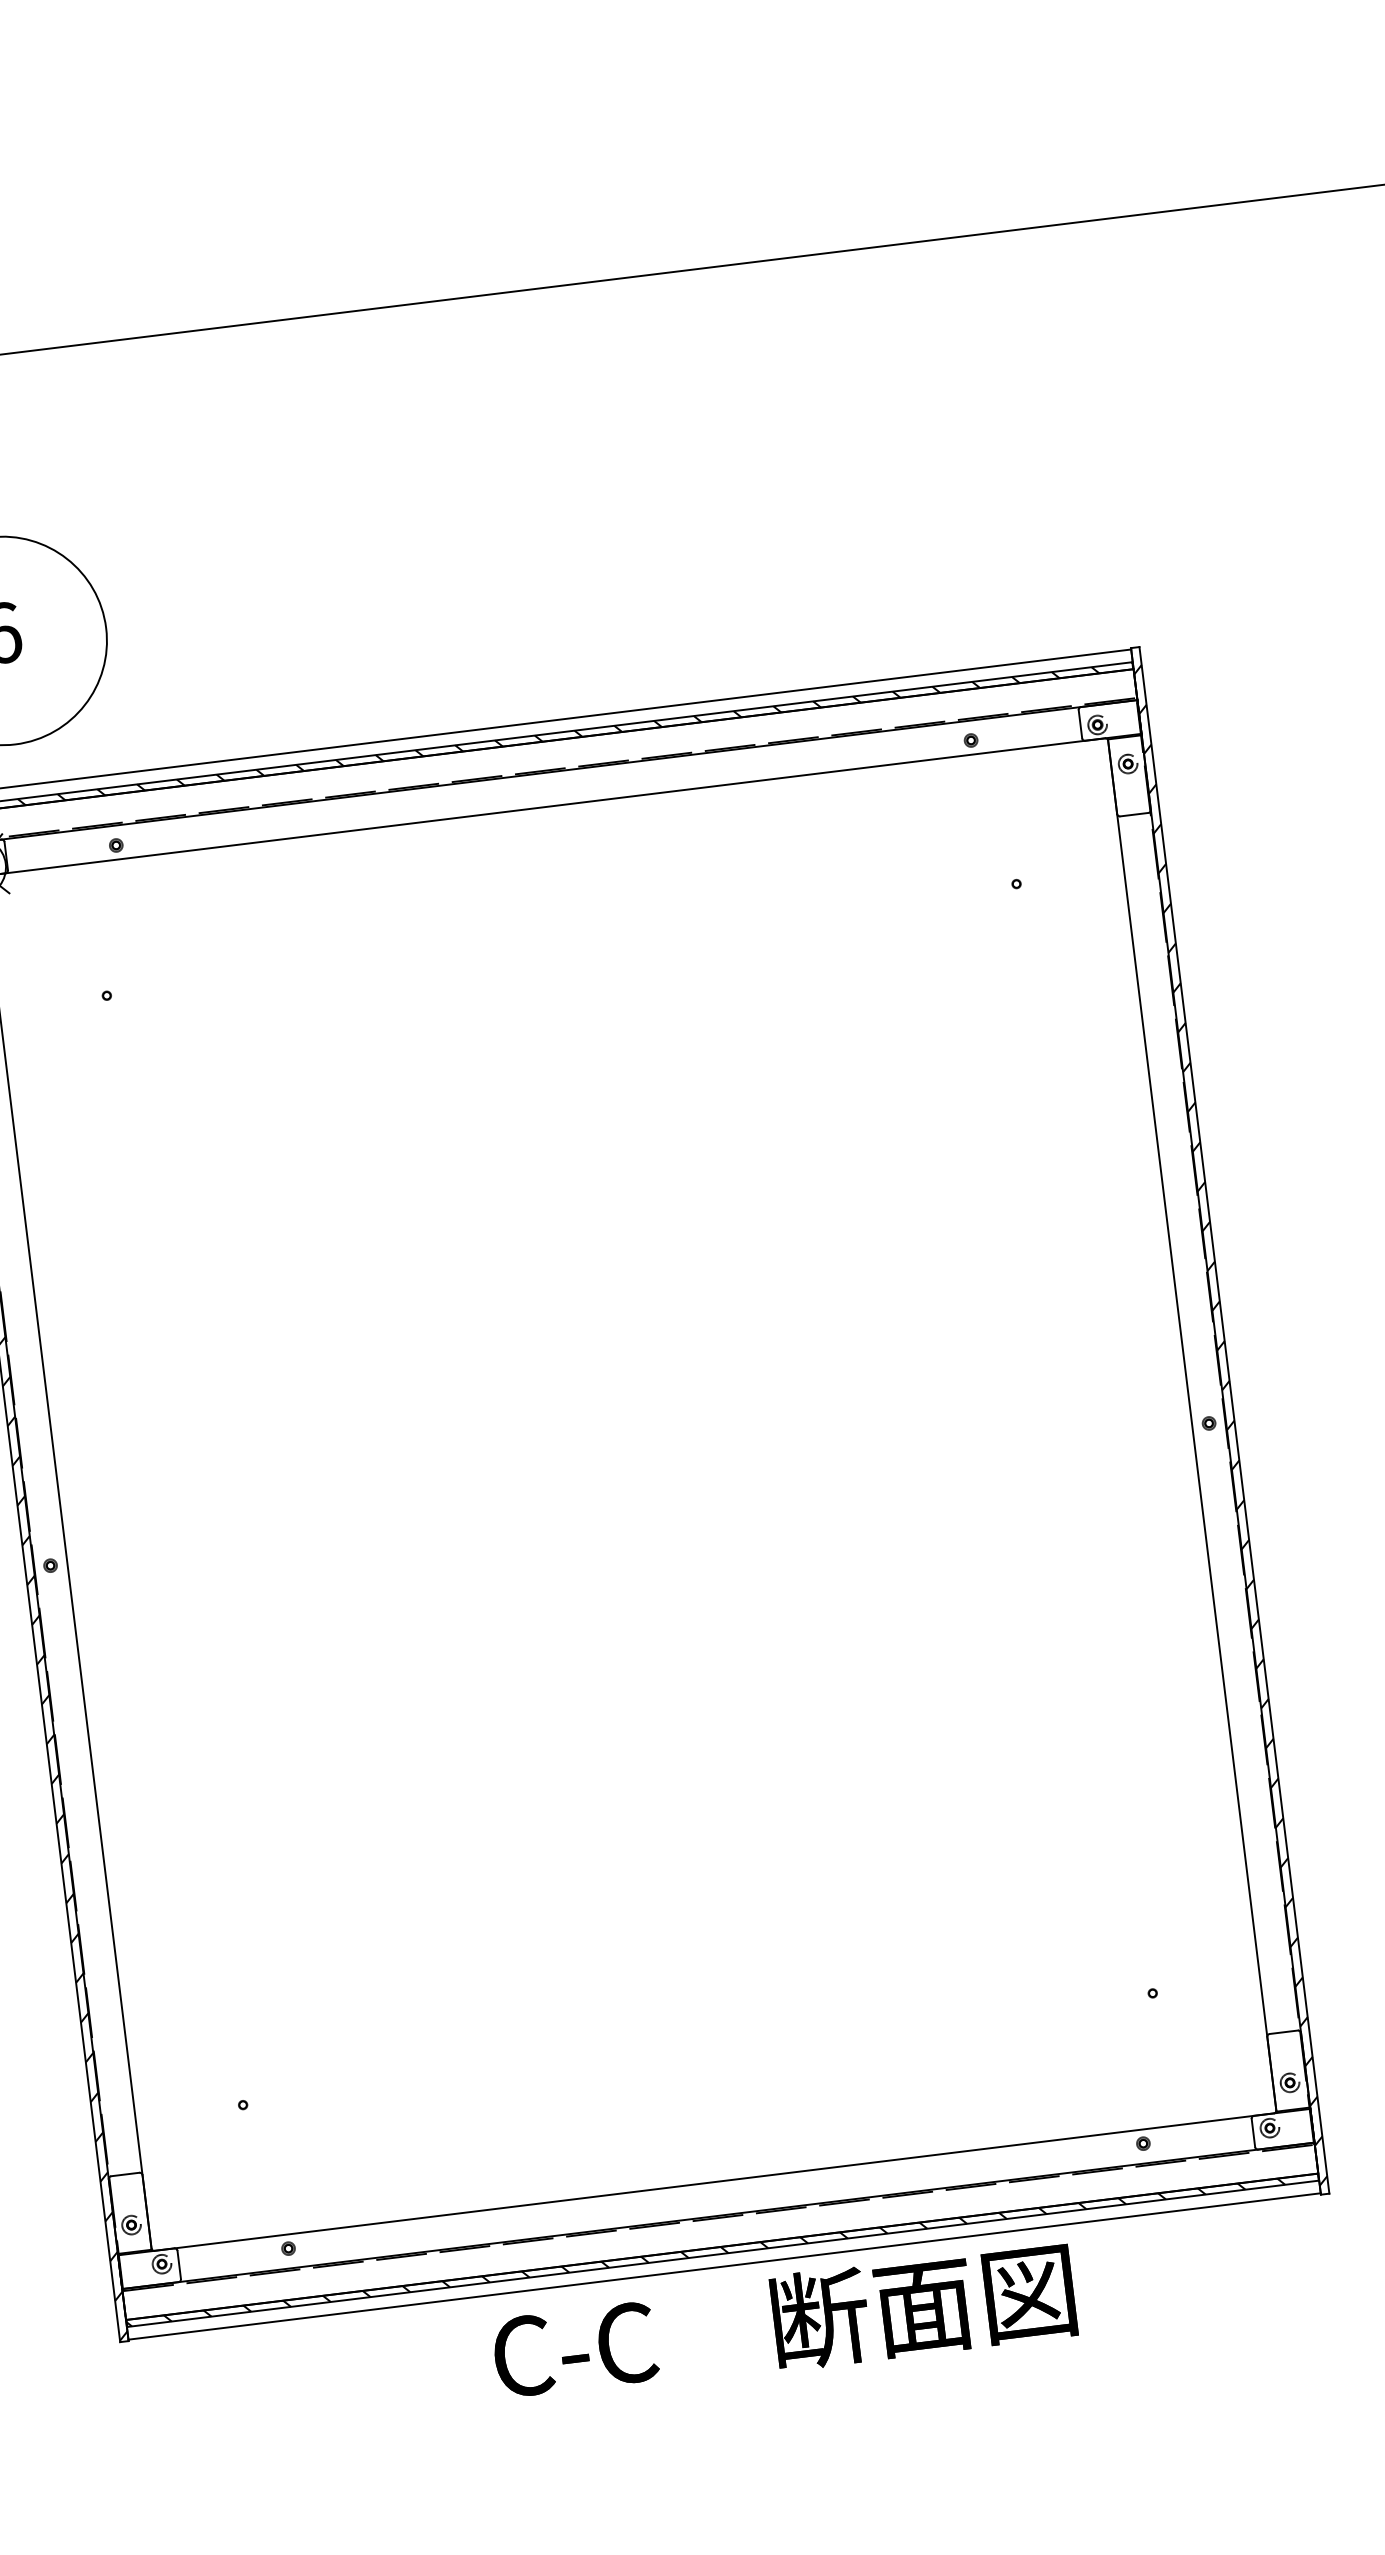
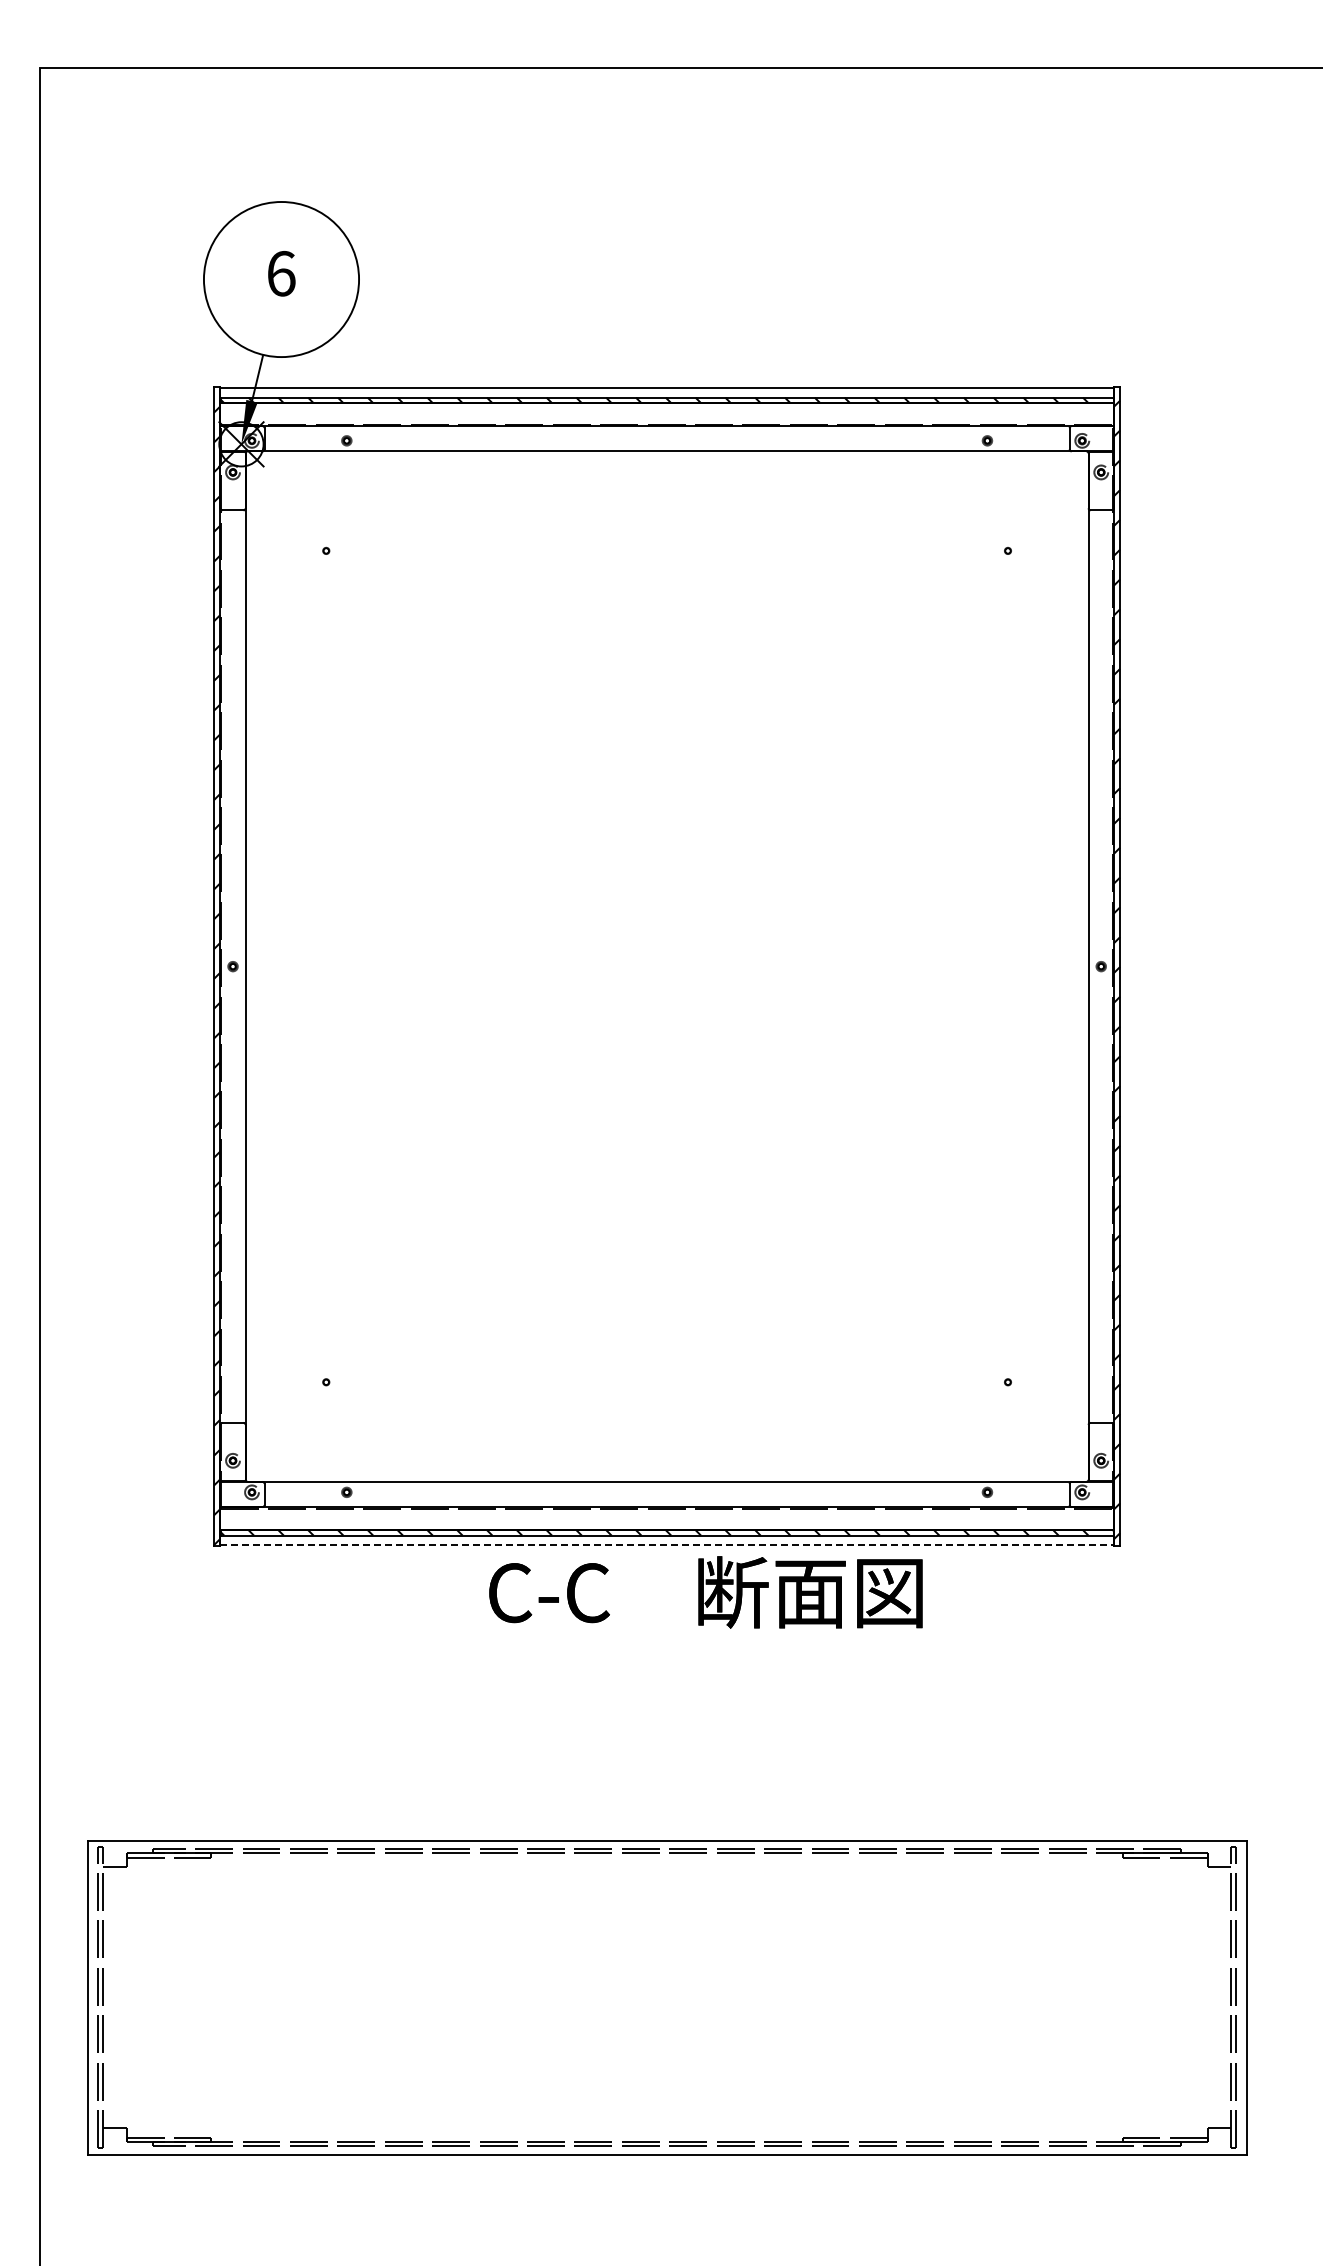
line: (725, 2266) -> (667, 1545), solid -> dashed

